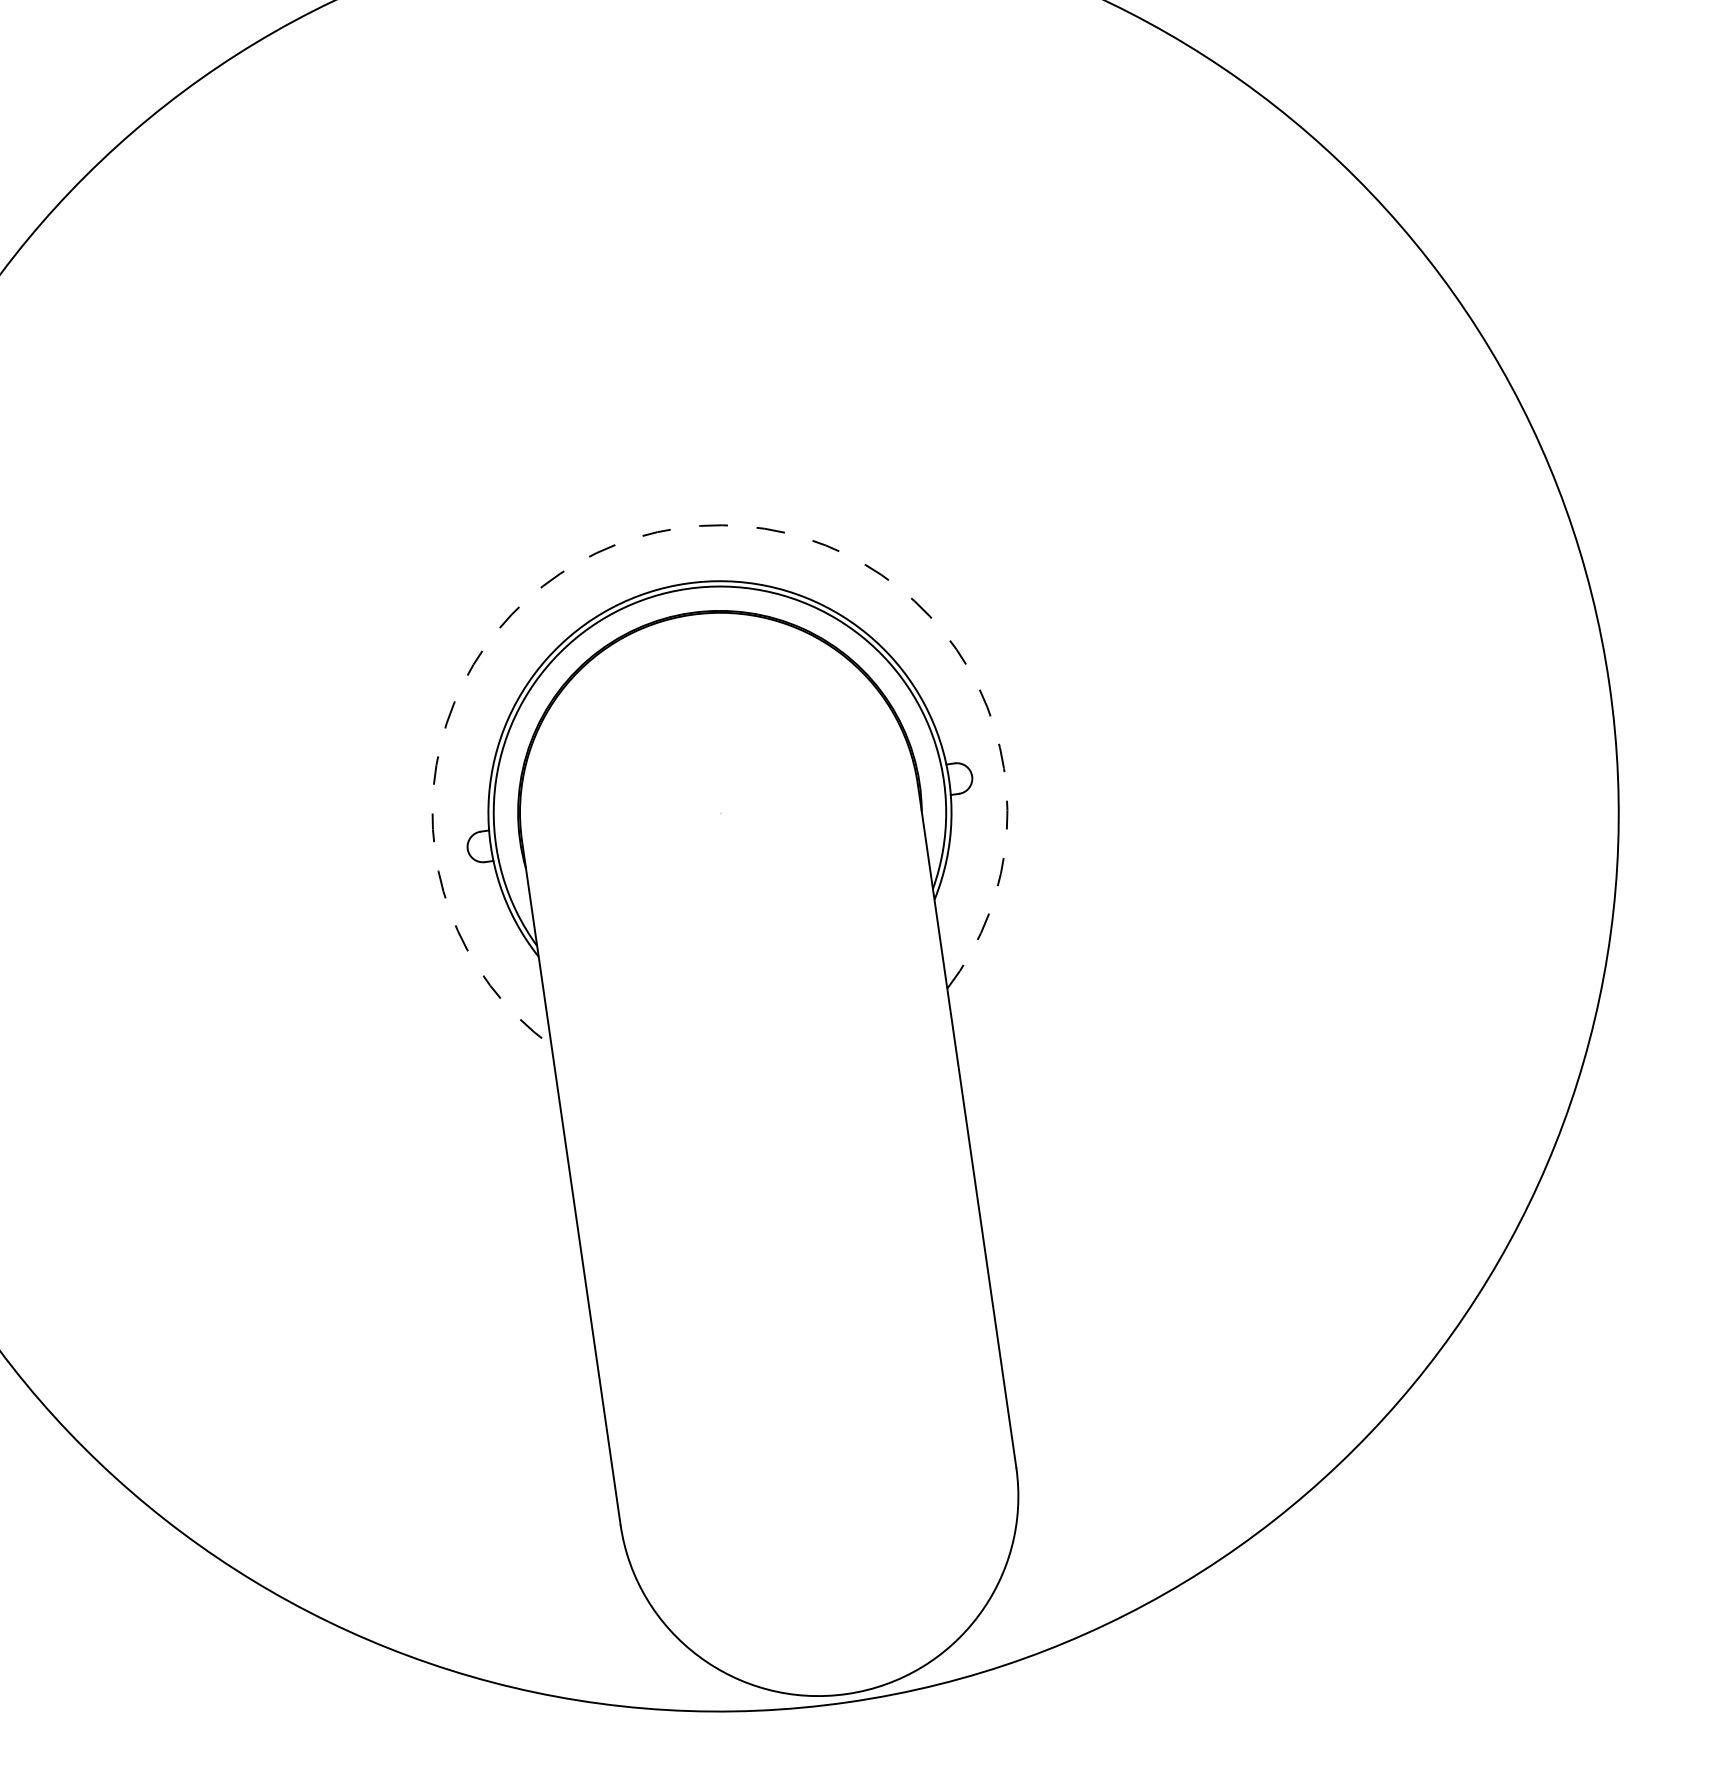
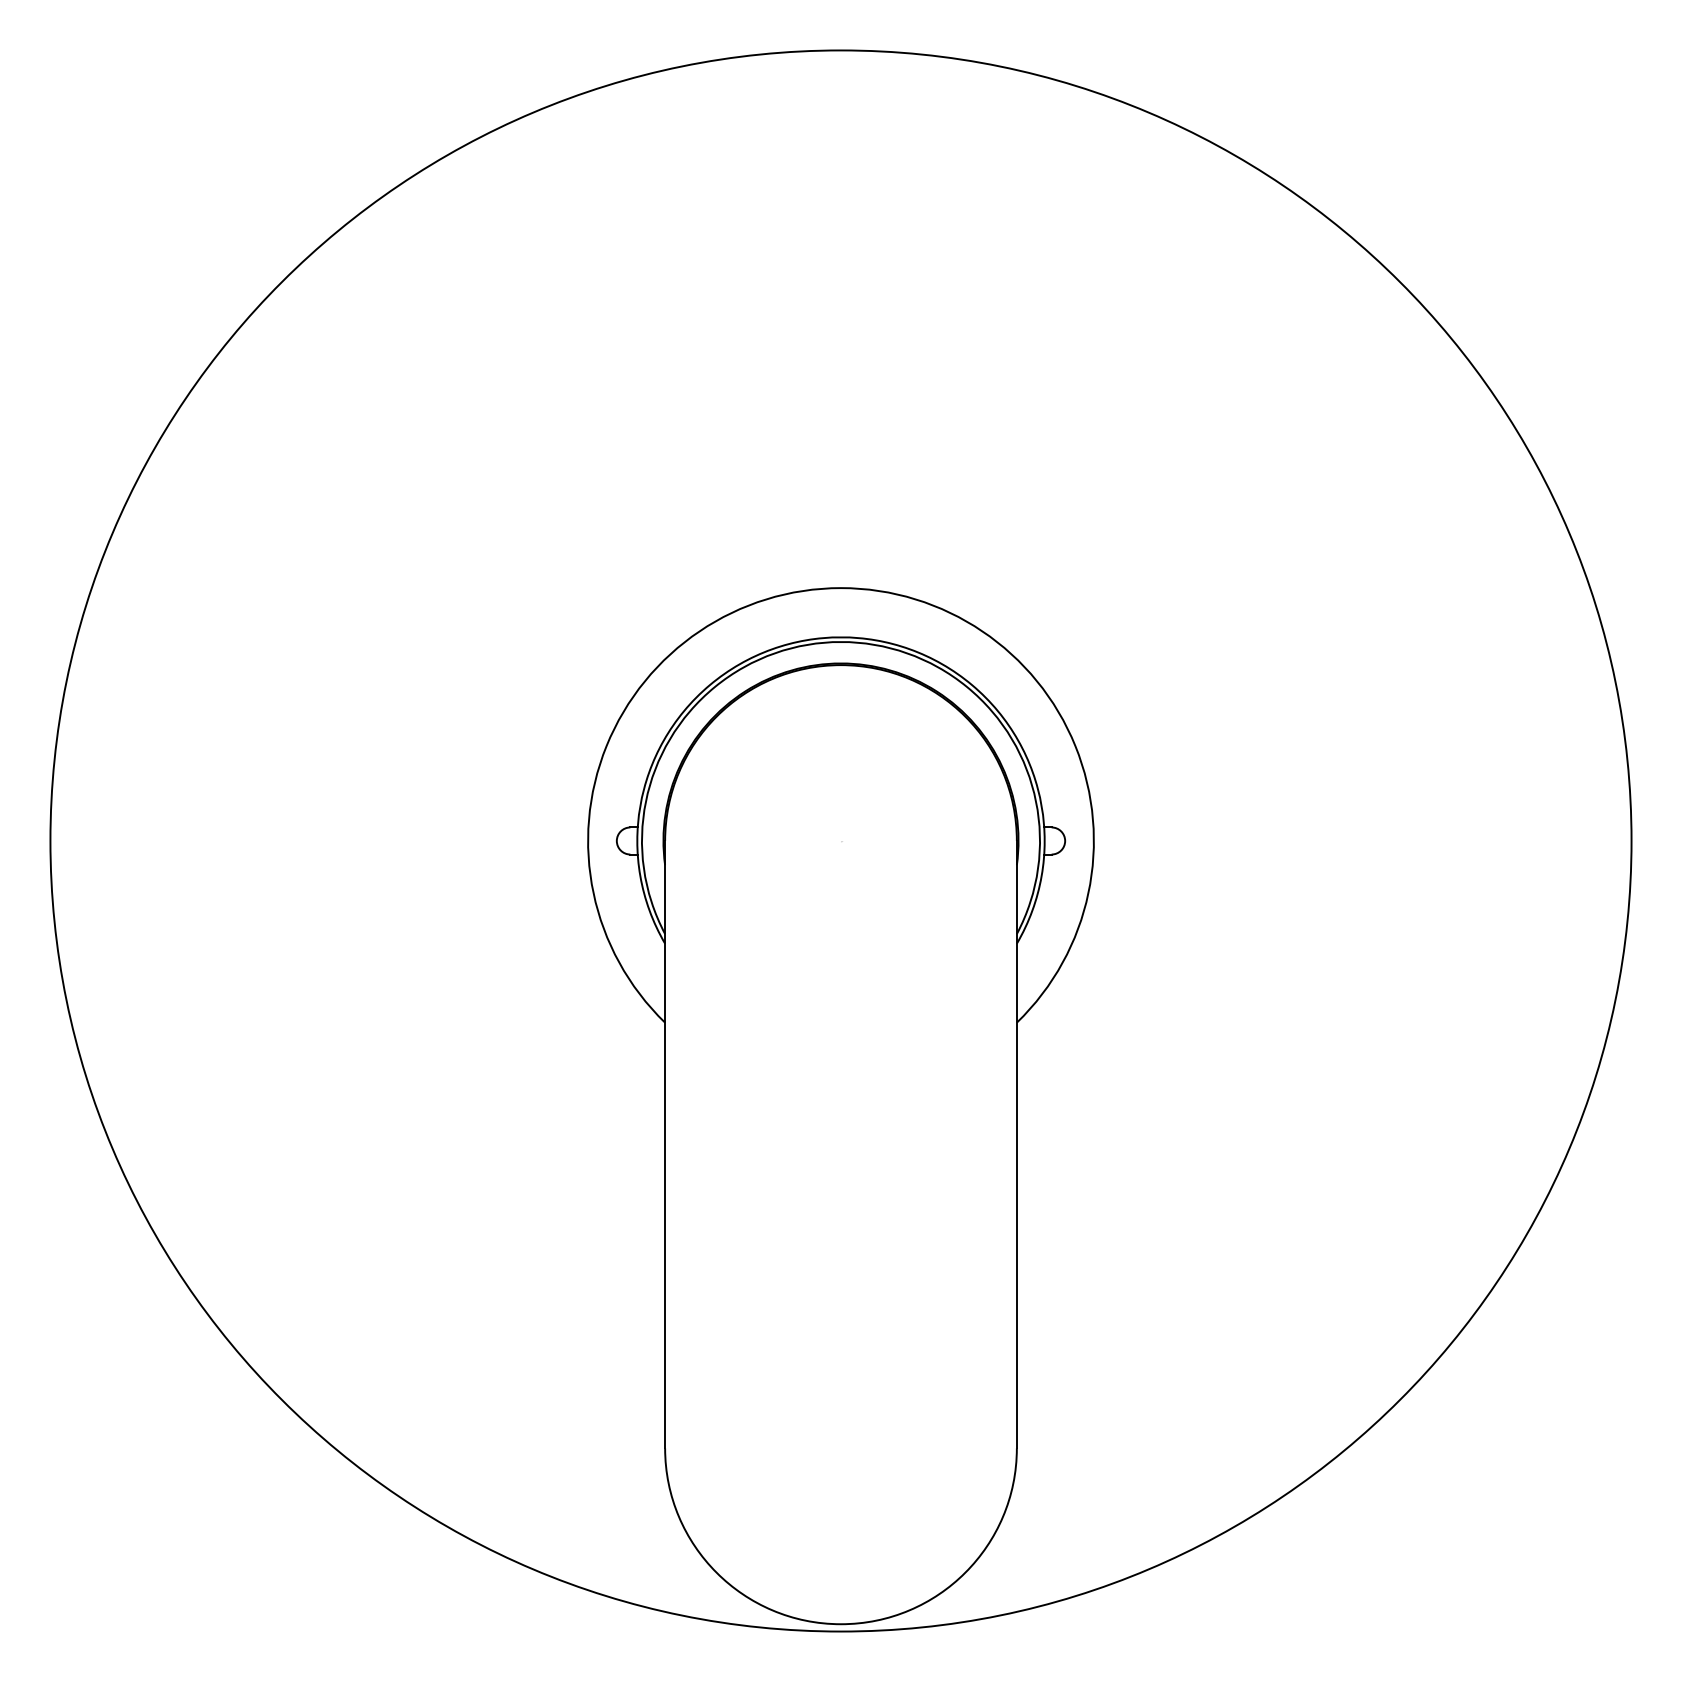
arc: (679, 528) -> (841, 588), dashed -> solid

